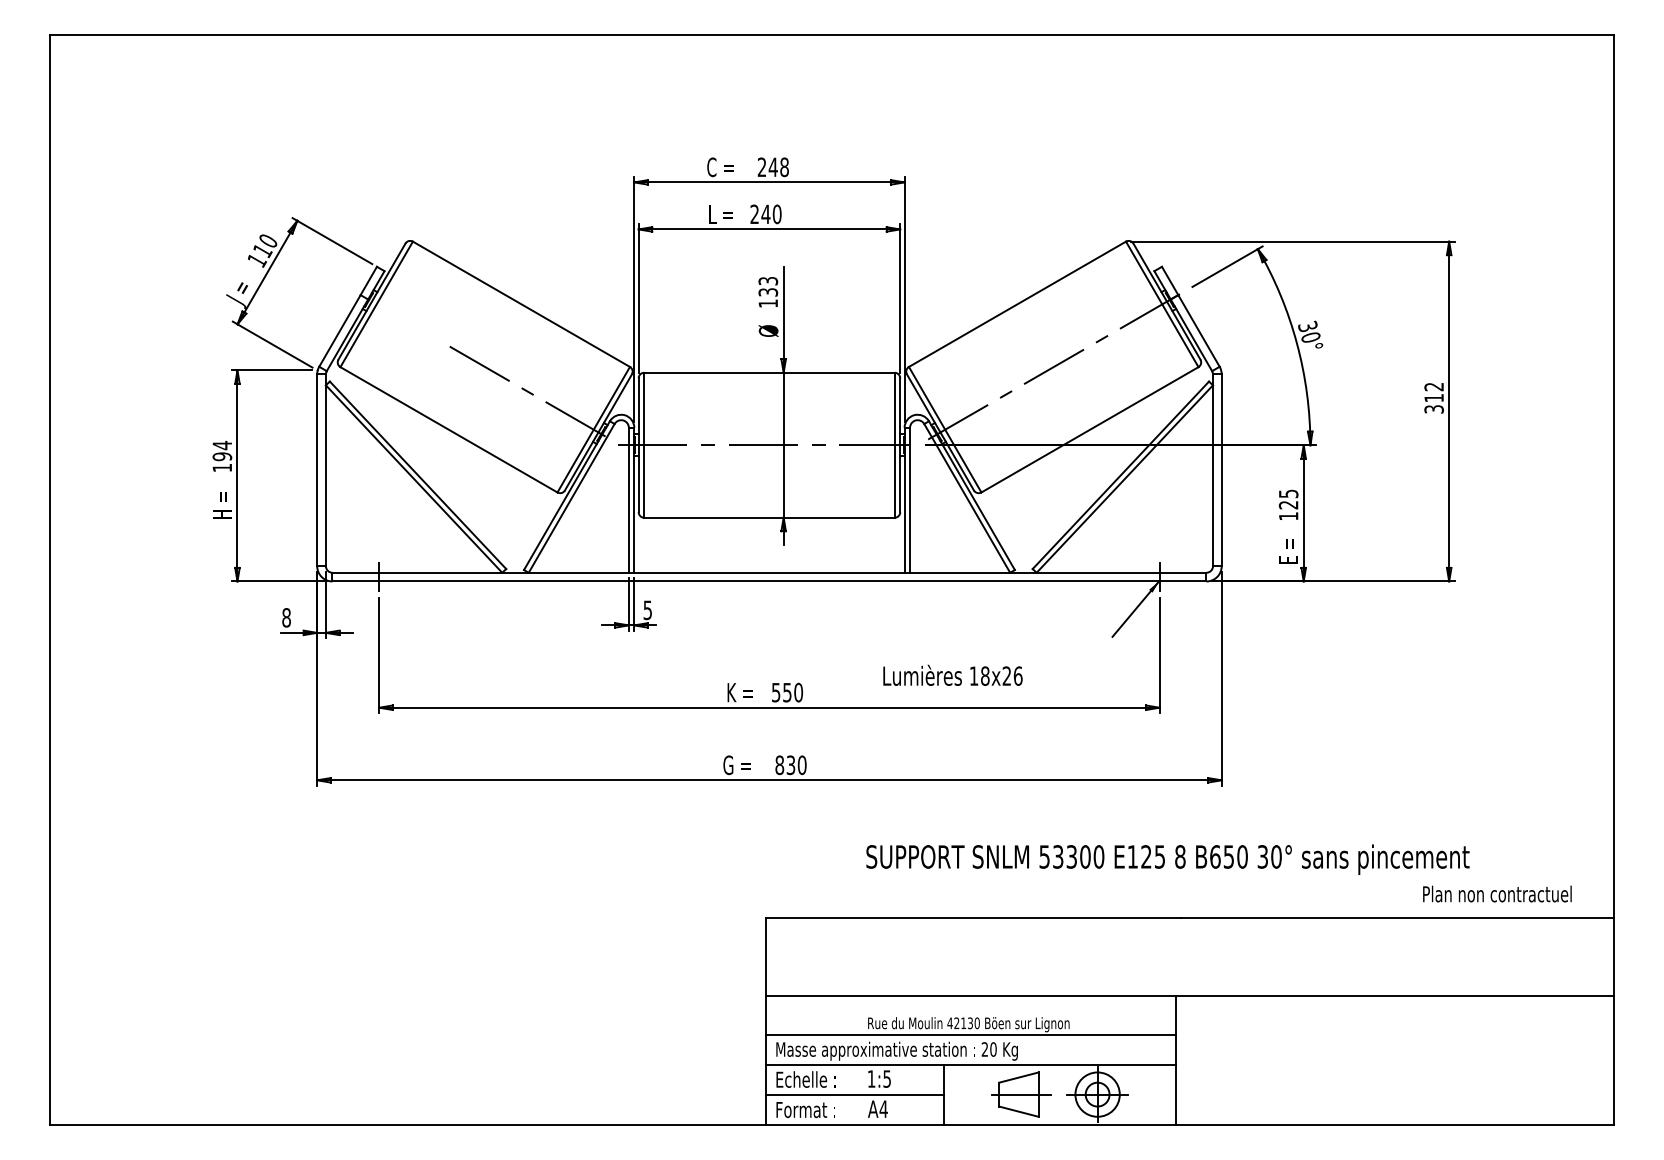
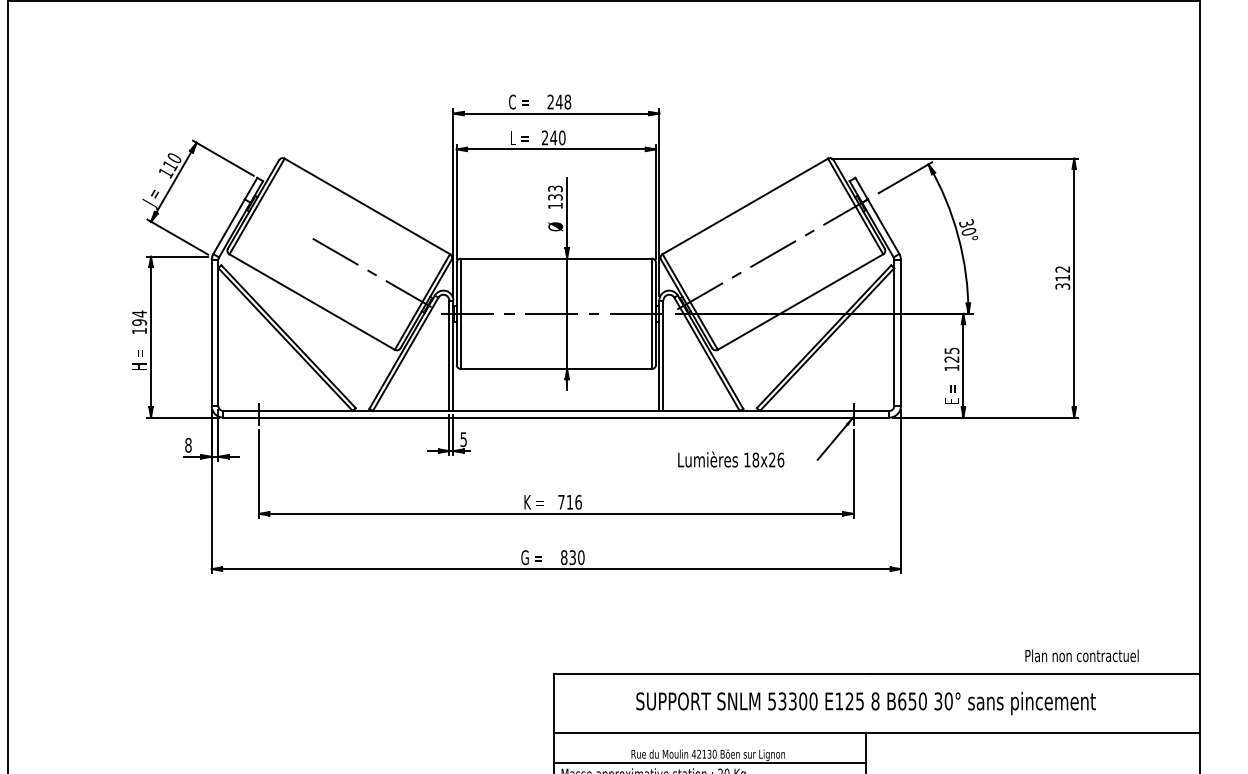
text: (952, 674) -> (730, 458), moved
text: (787, 692) -> (570, 502), 550 -> 716
text: (1167, 859) -> (865, 703), moved
text: (1497, 893) -> (1082, 655), moved

